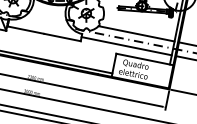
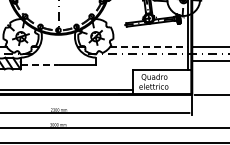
line: (25, 29) -> (39, 64), solid -> dashed
line: (137, 33) -> (149, 46), solid -> dashed
line: (126, 45) -> (141, 60), removed

